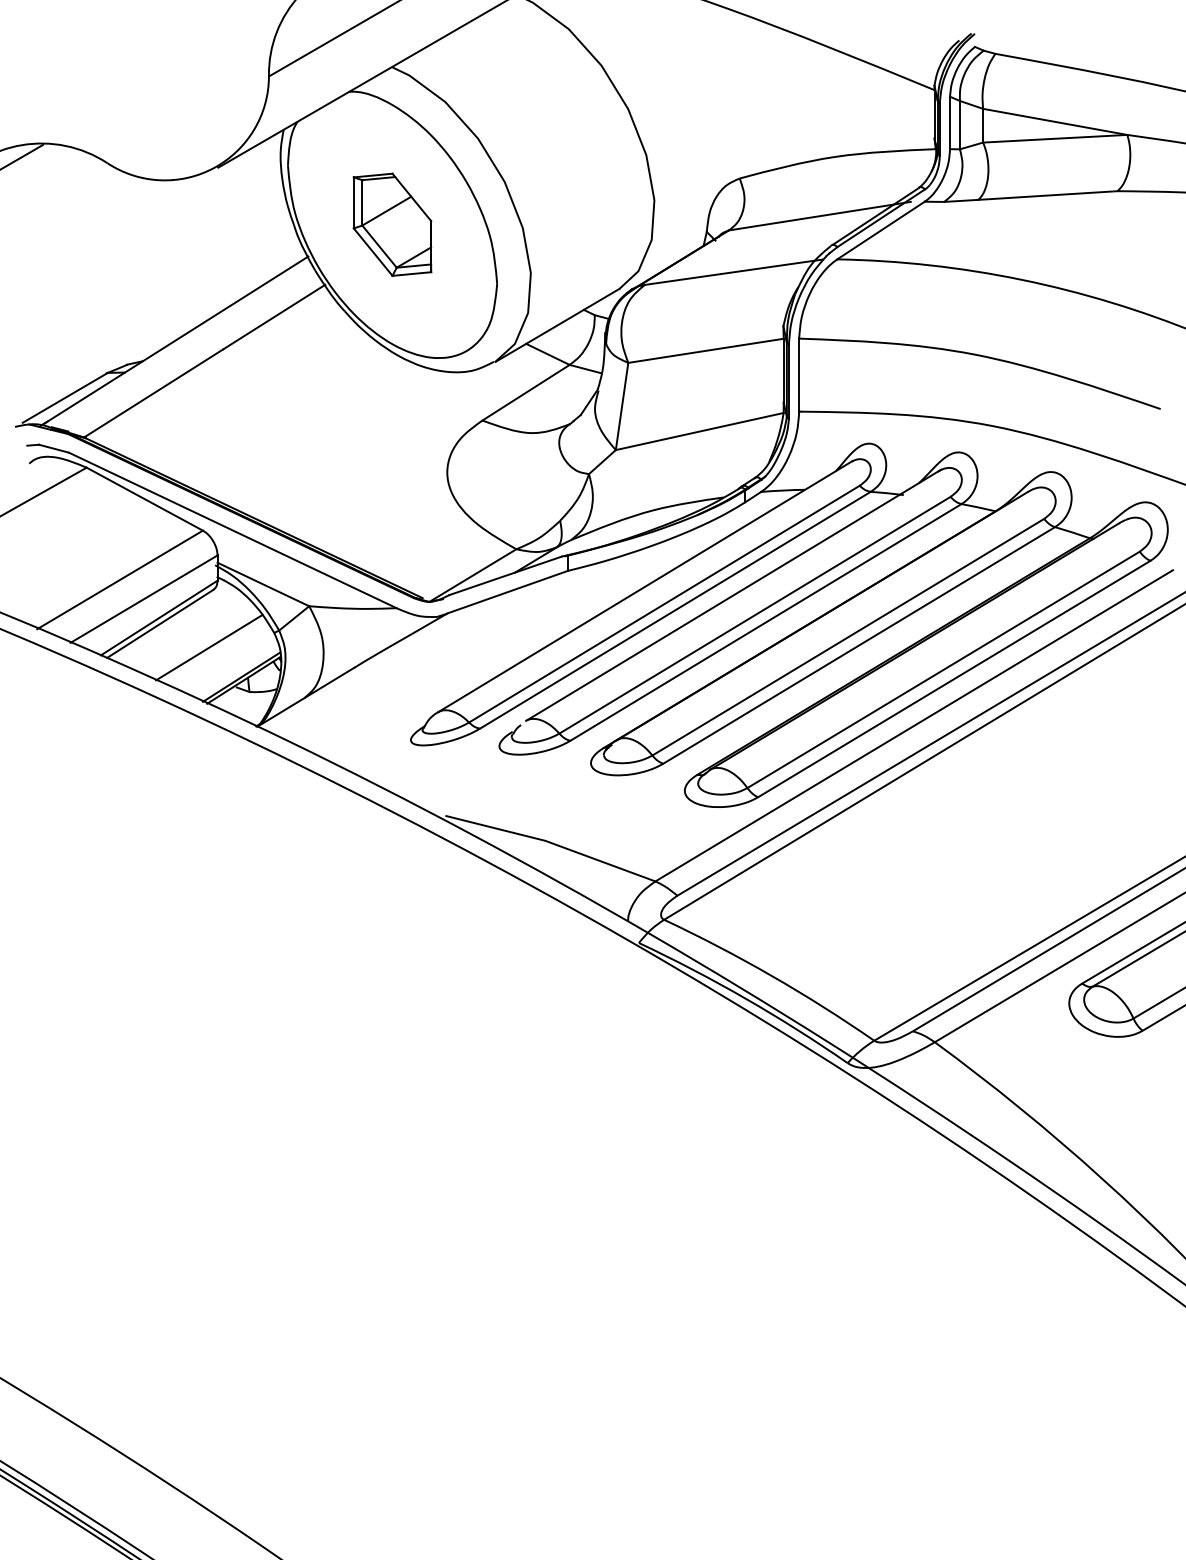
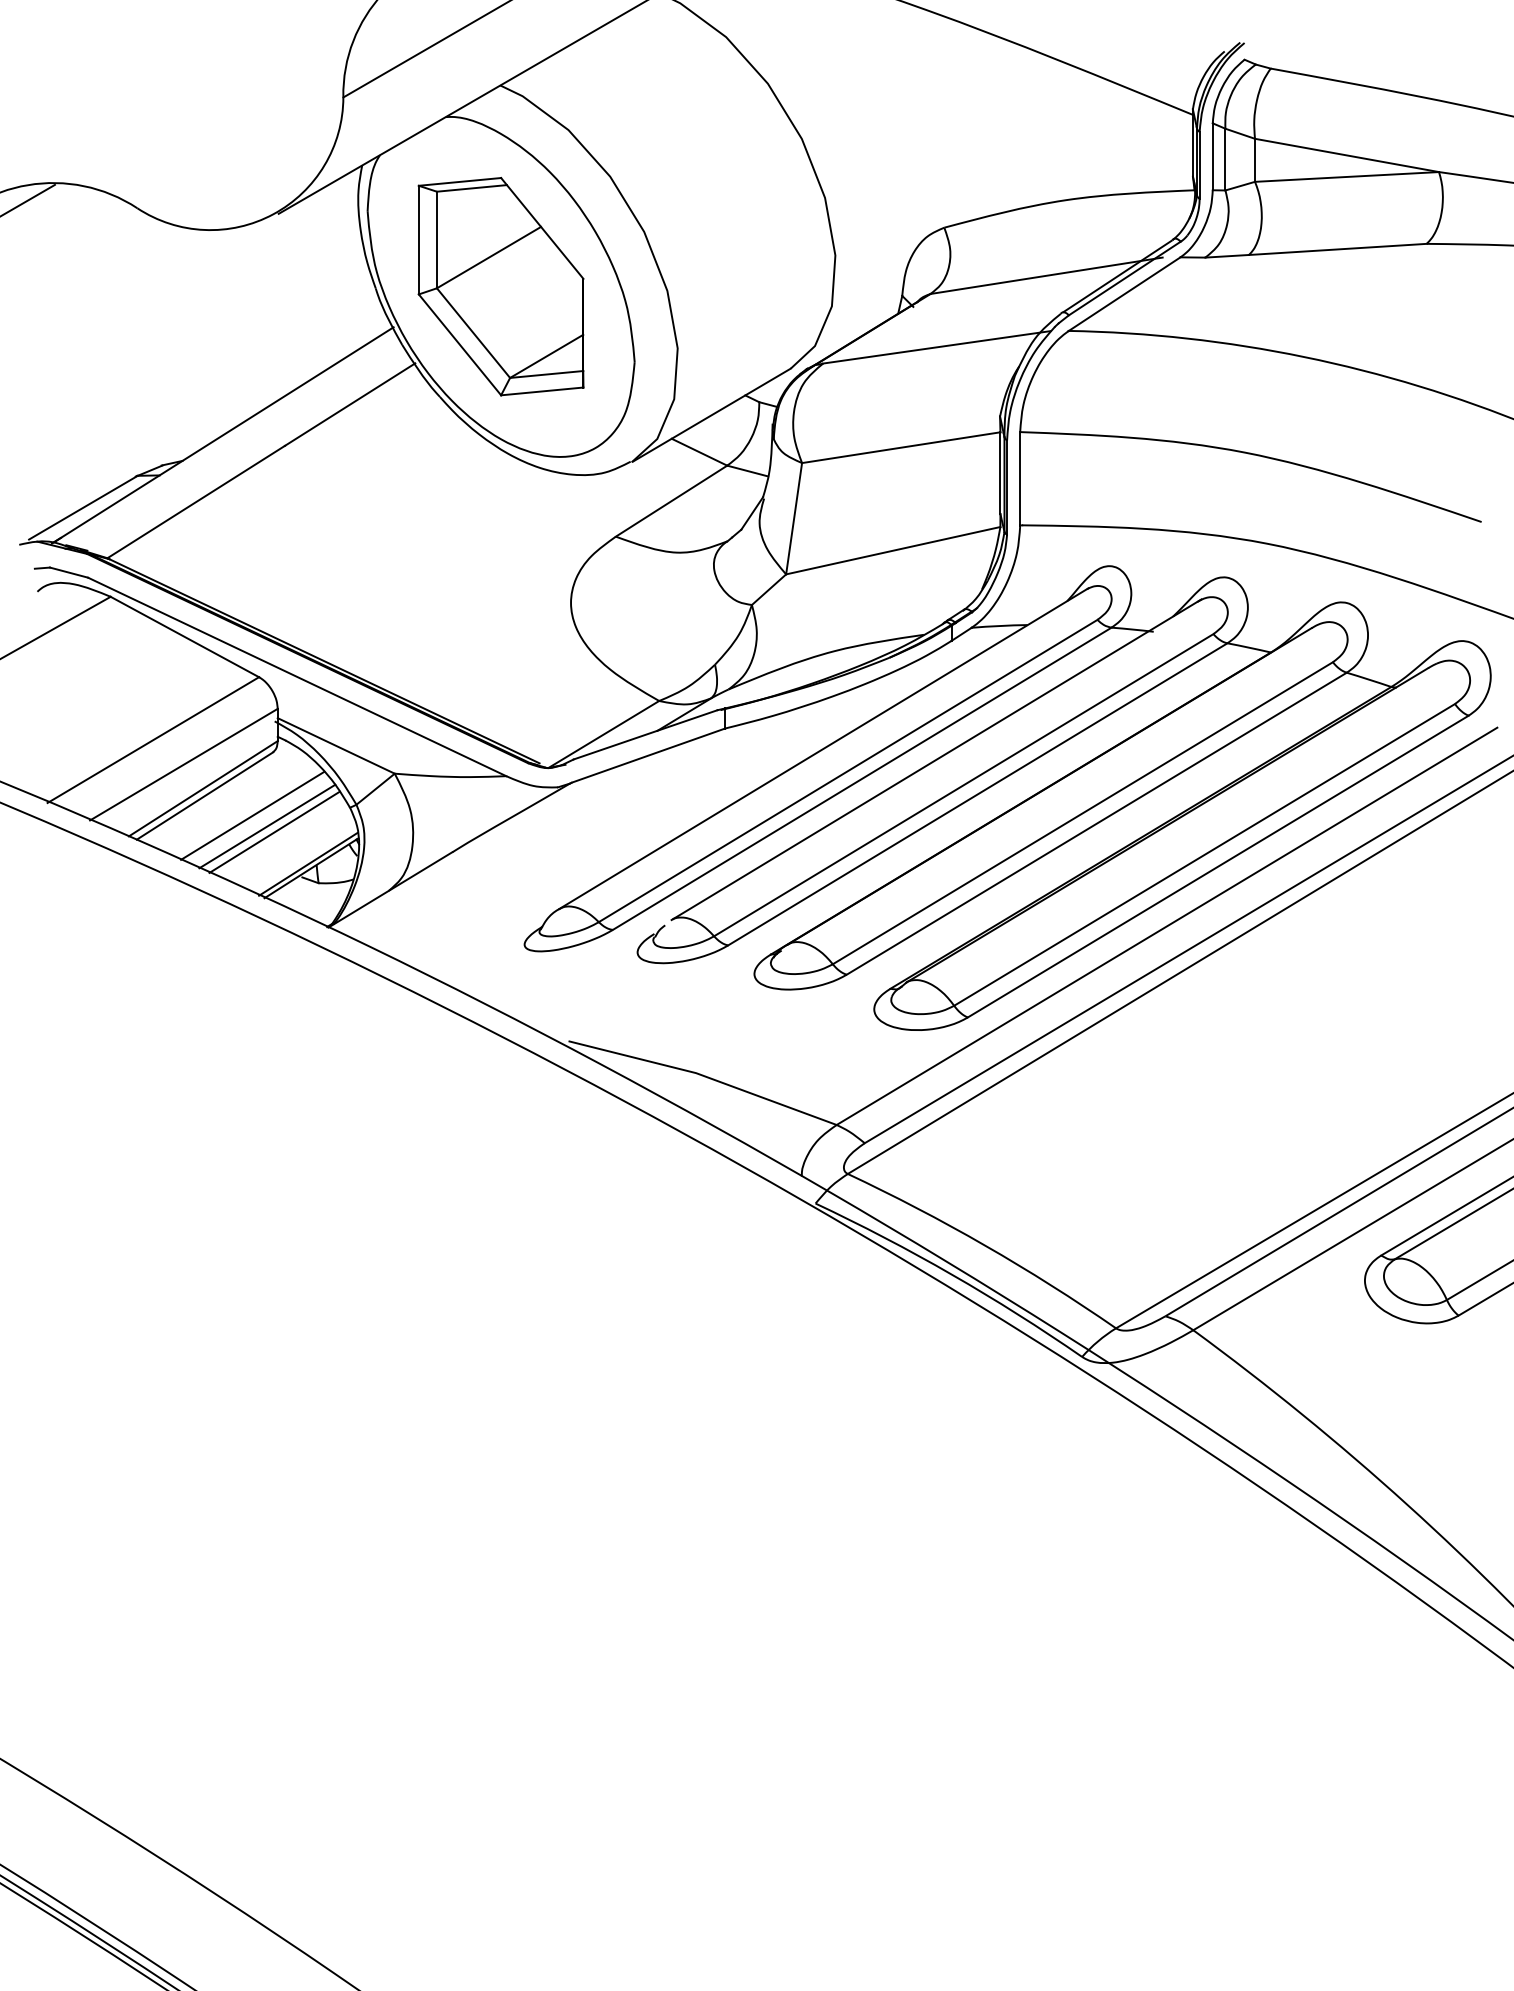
part: (392, 224) -> (500, 286), size x1.67
line: (197, 638) -> (252, 815), added
line: (215, 651) -> (274, 831), added

